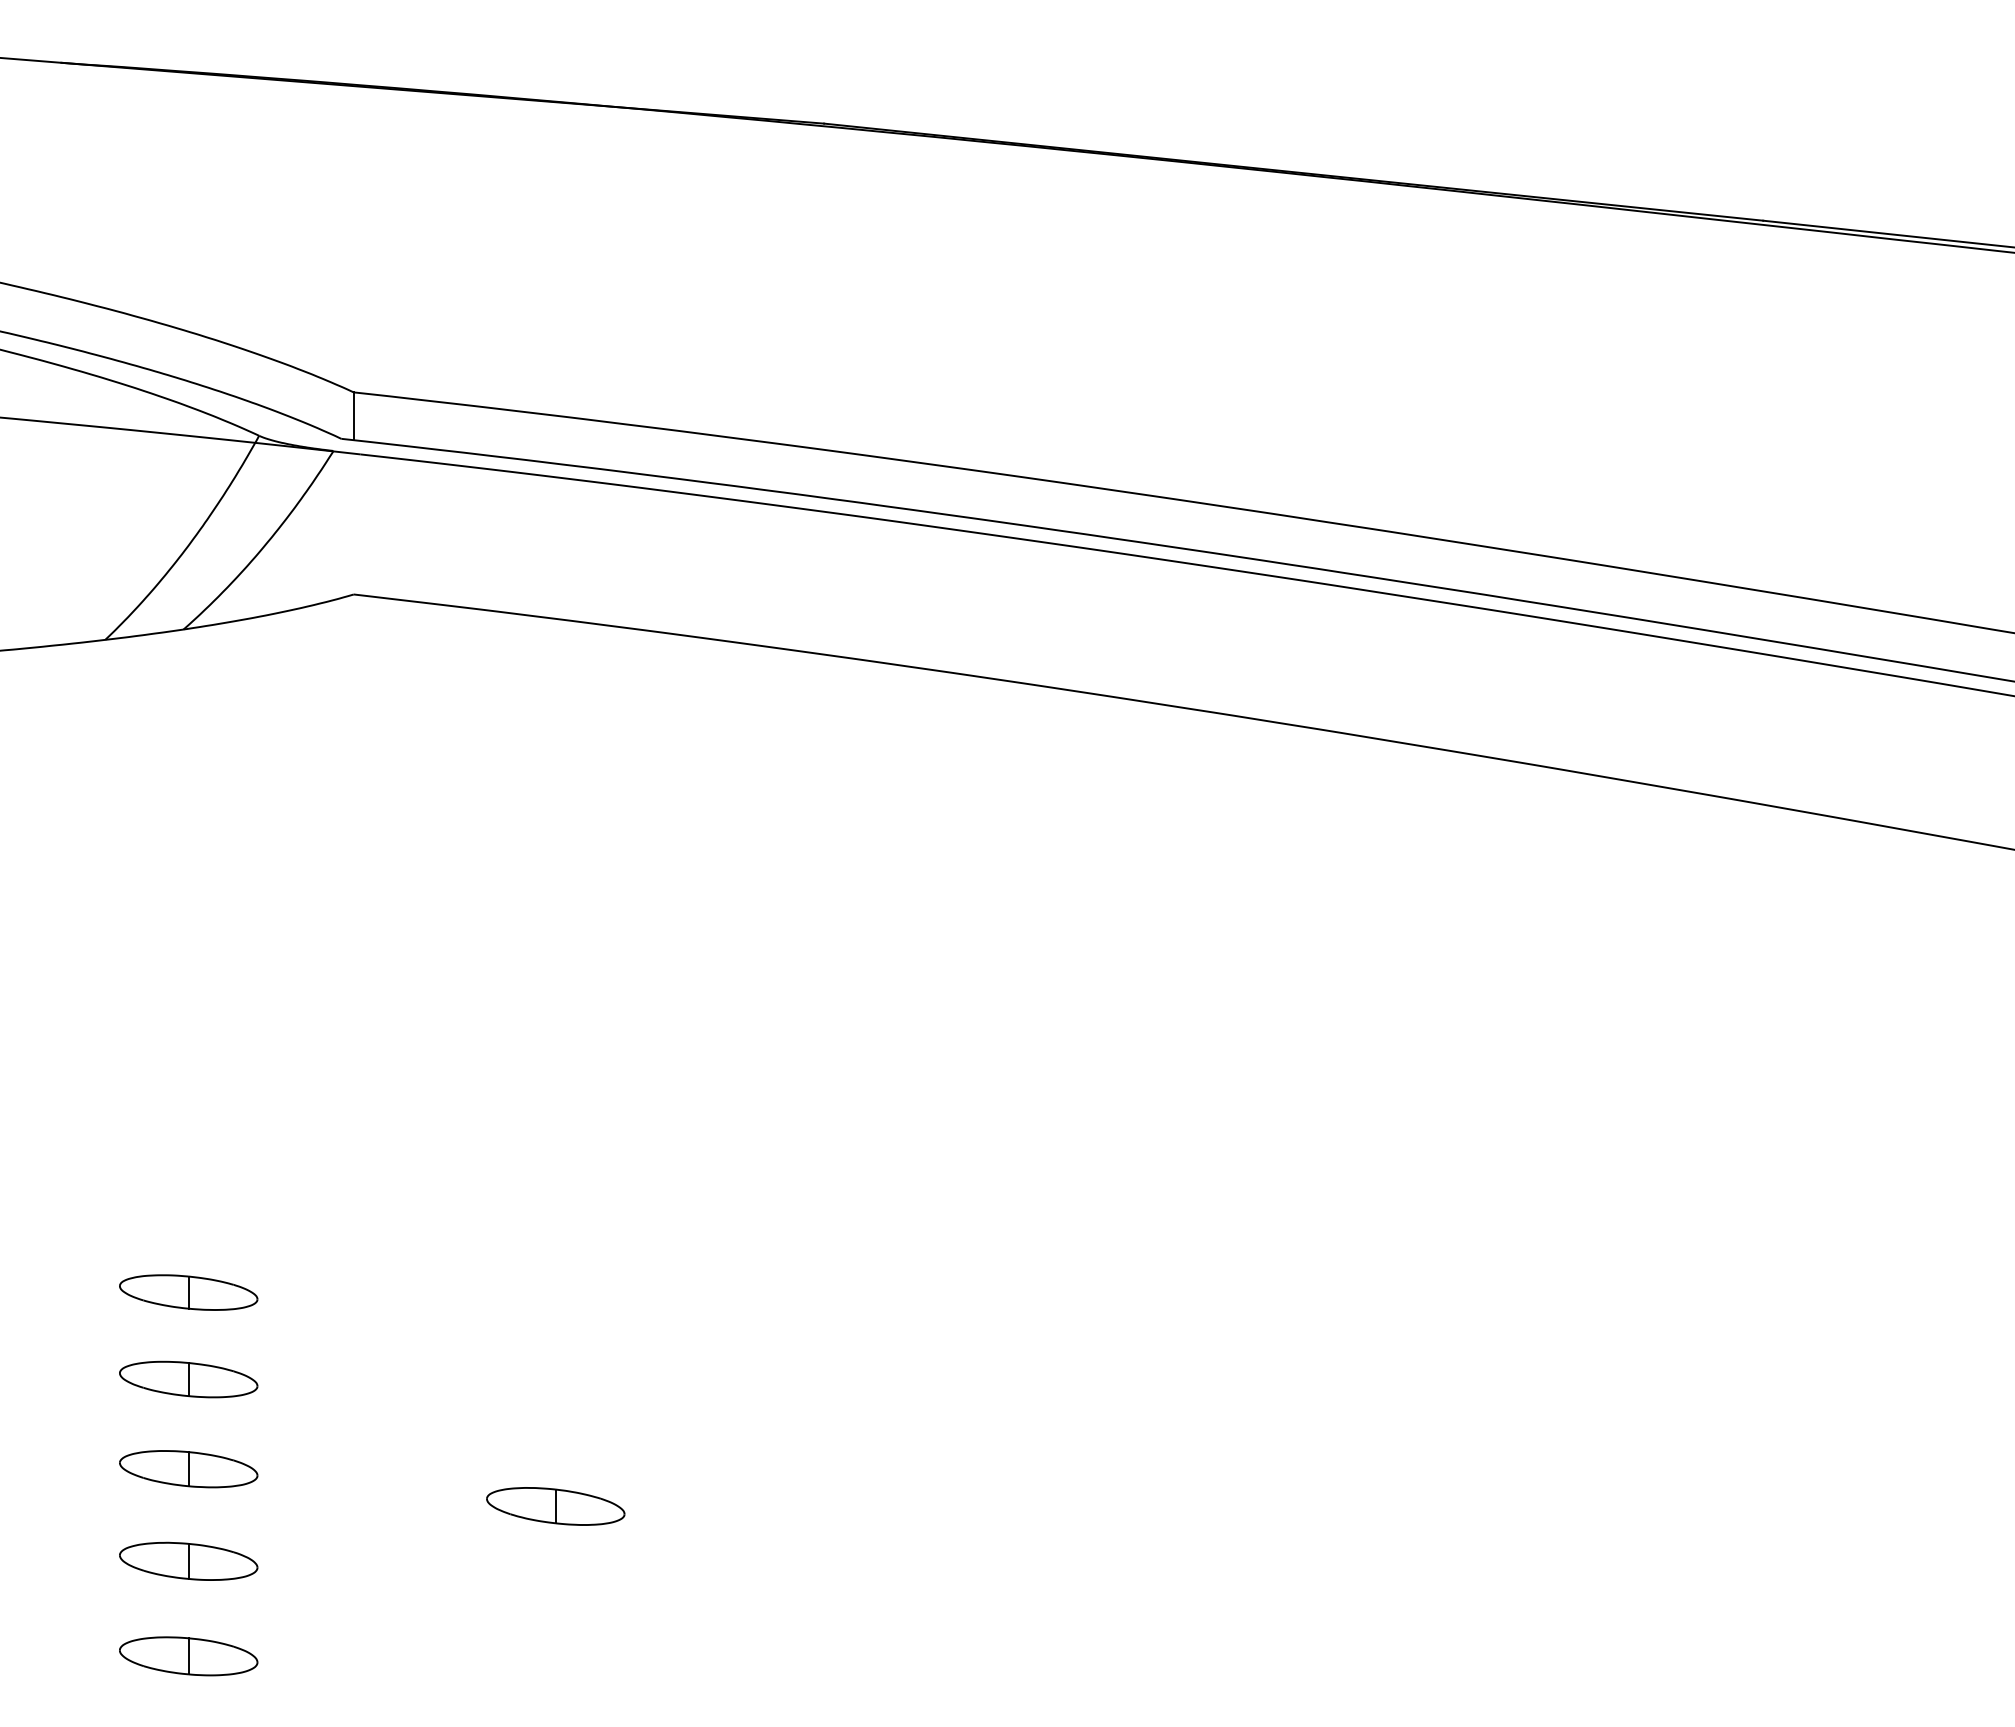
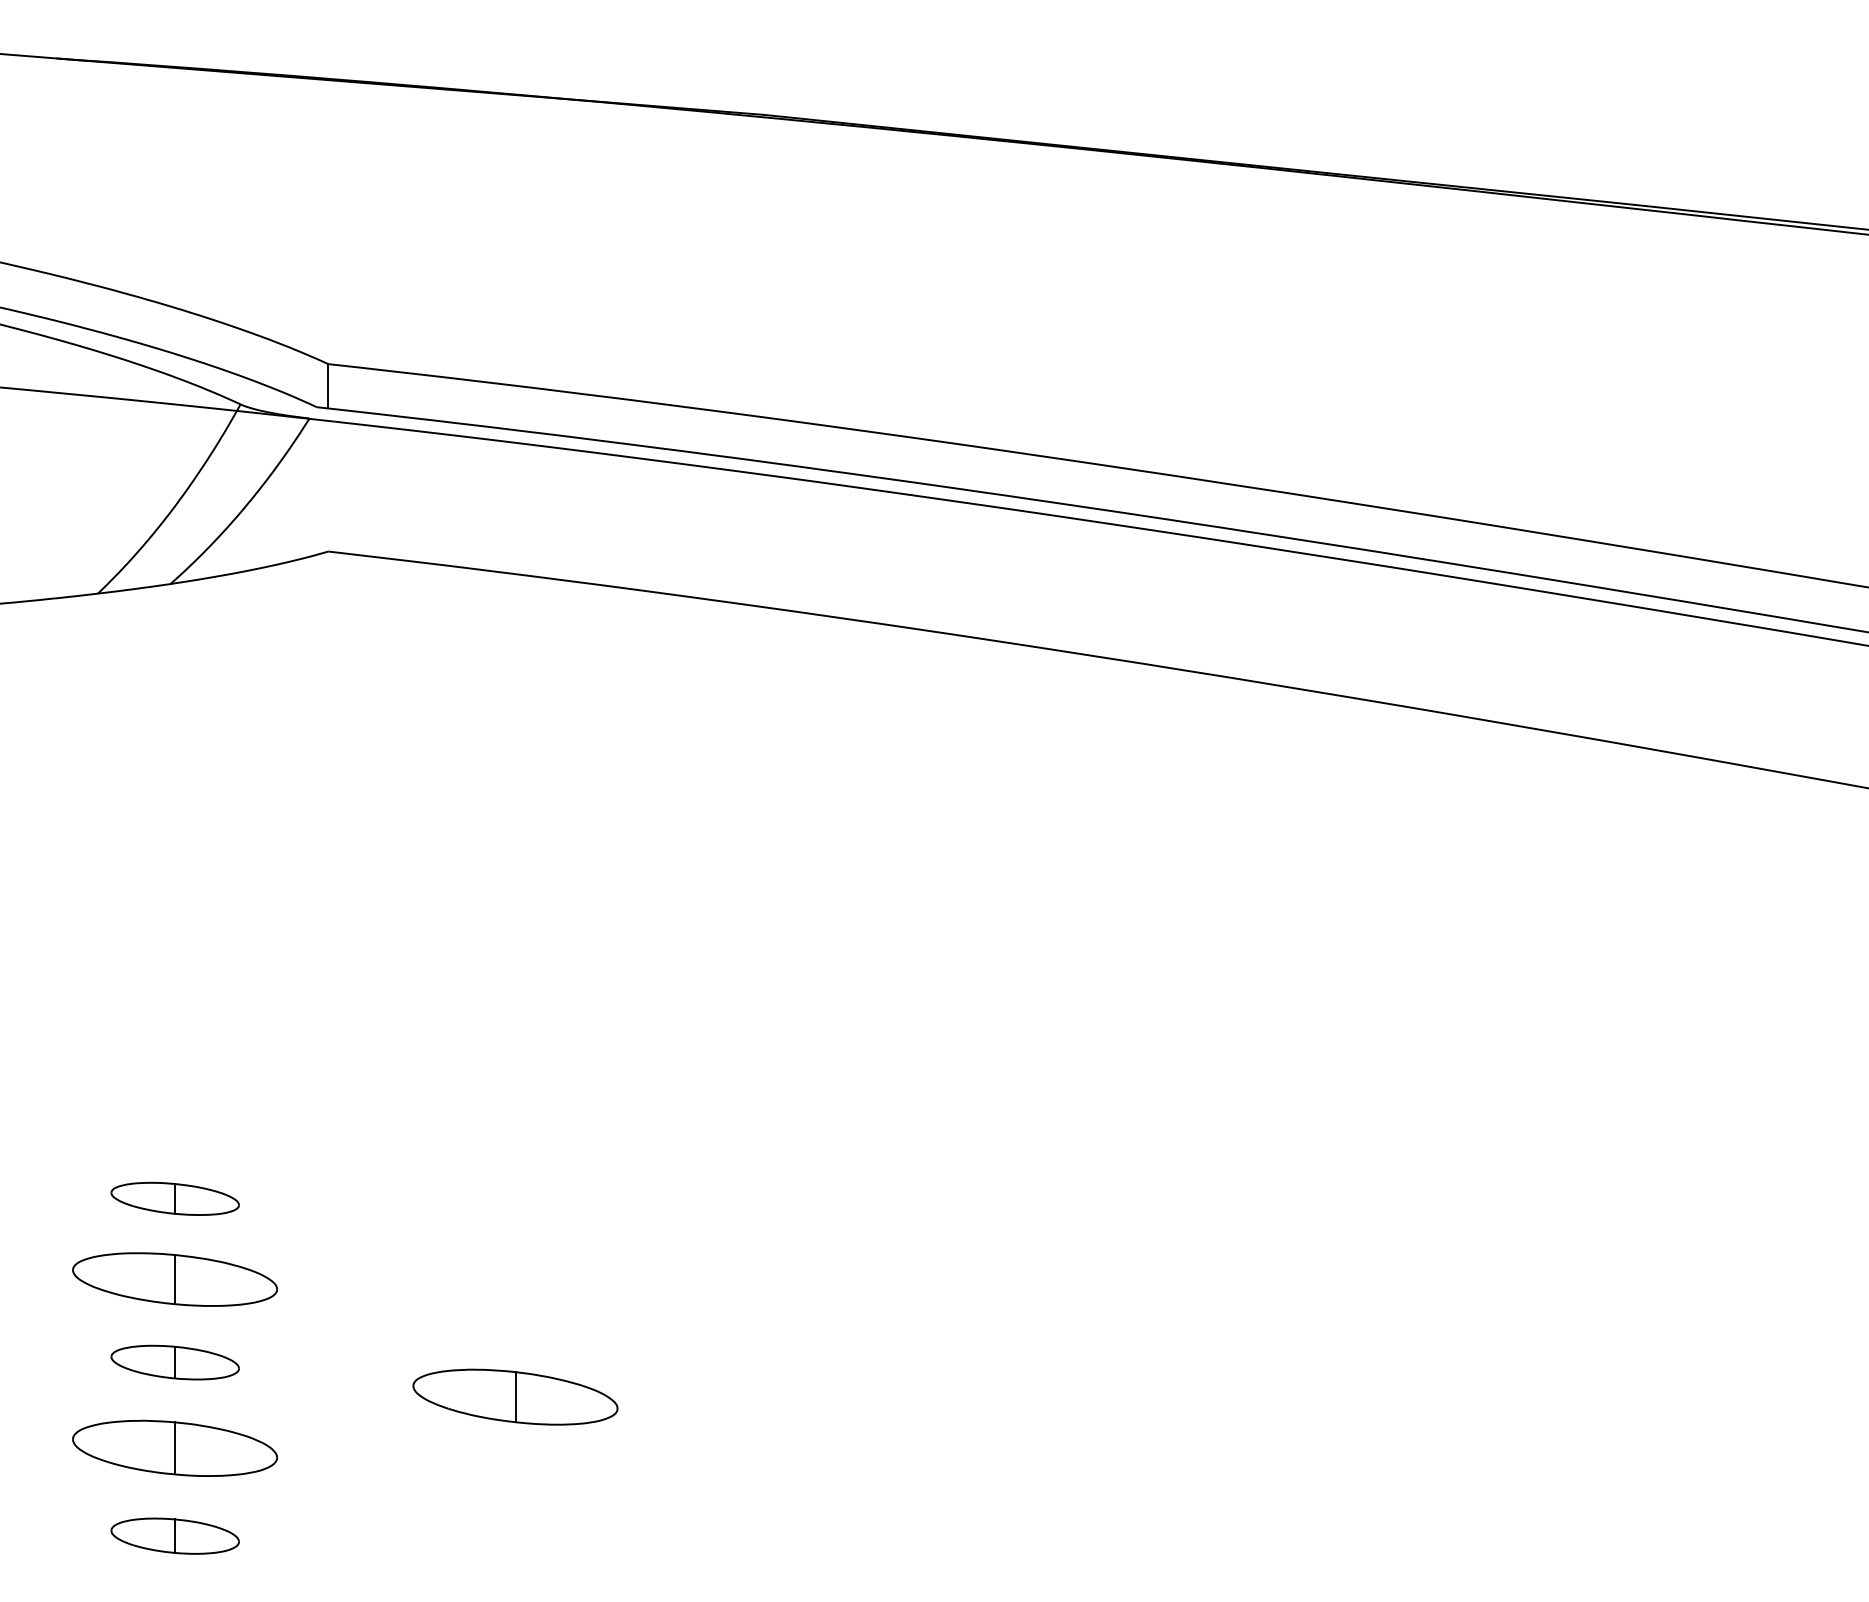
part: (188, 1379) -> (175, 1279), size x1.6
part: (555, 1506) -> (515, 1397), size x1.6
part: (188, 1560) -> (175, 1447), size x1.6

